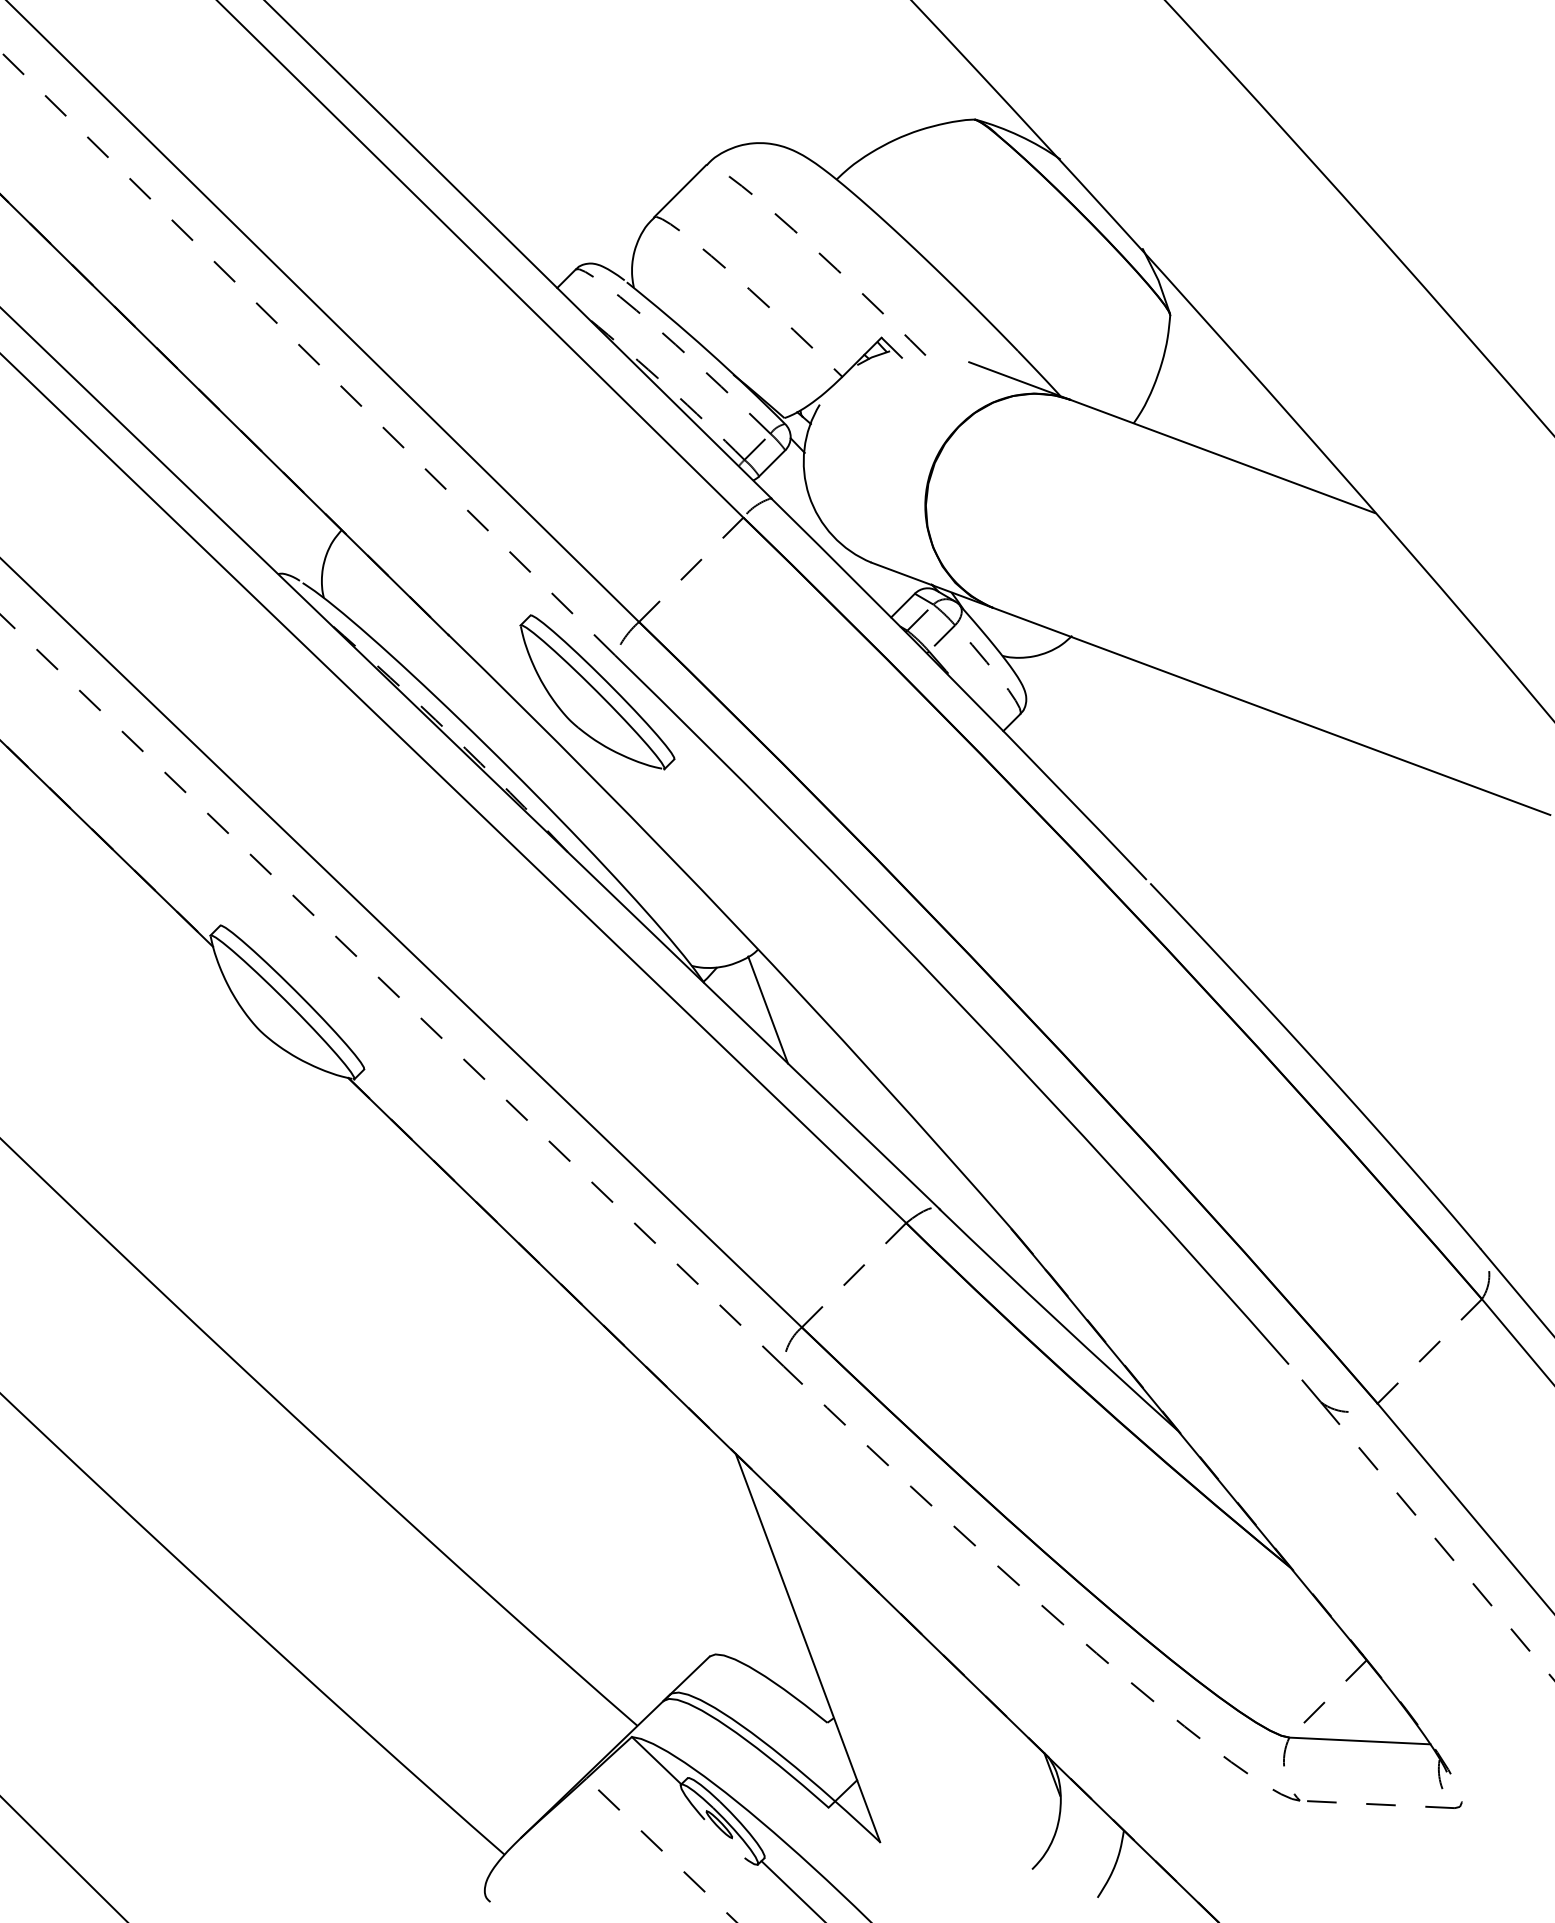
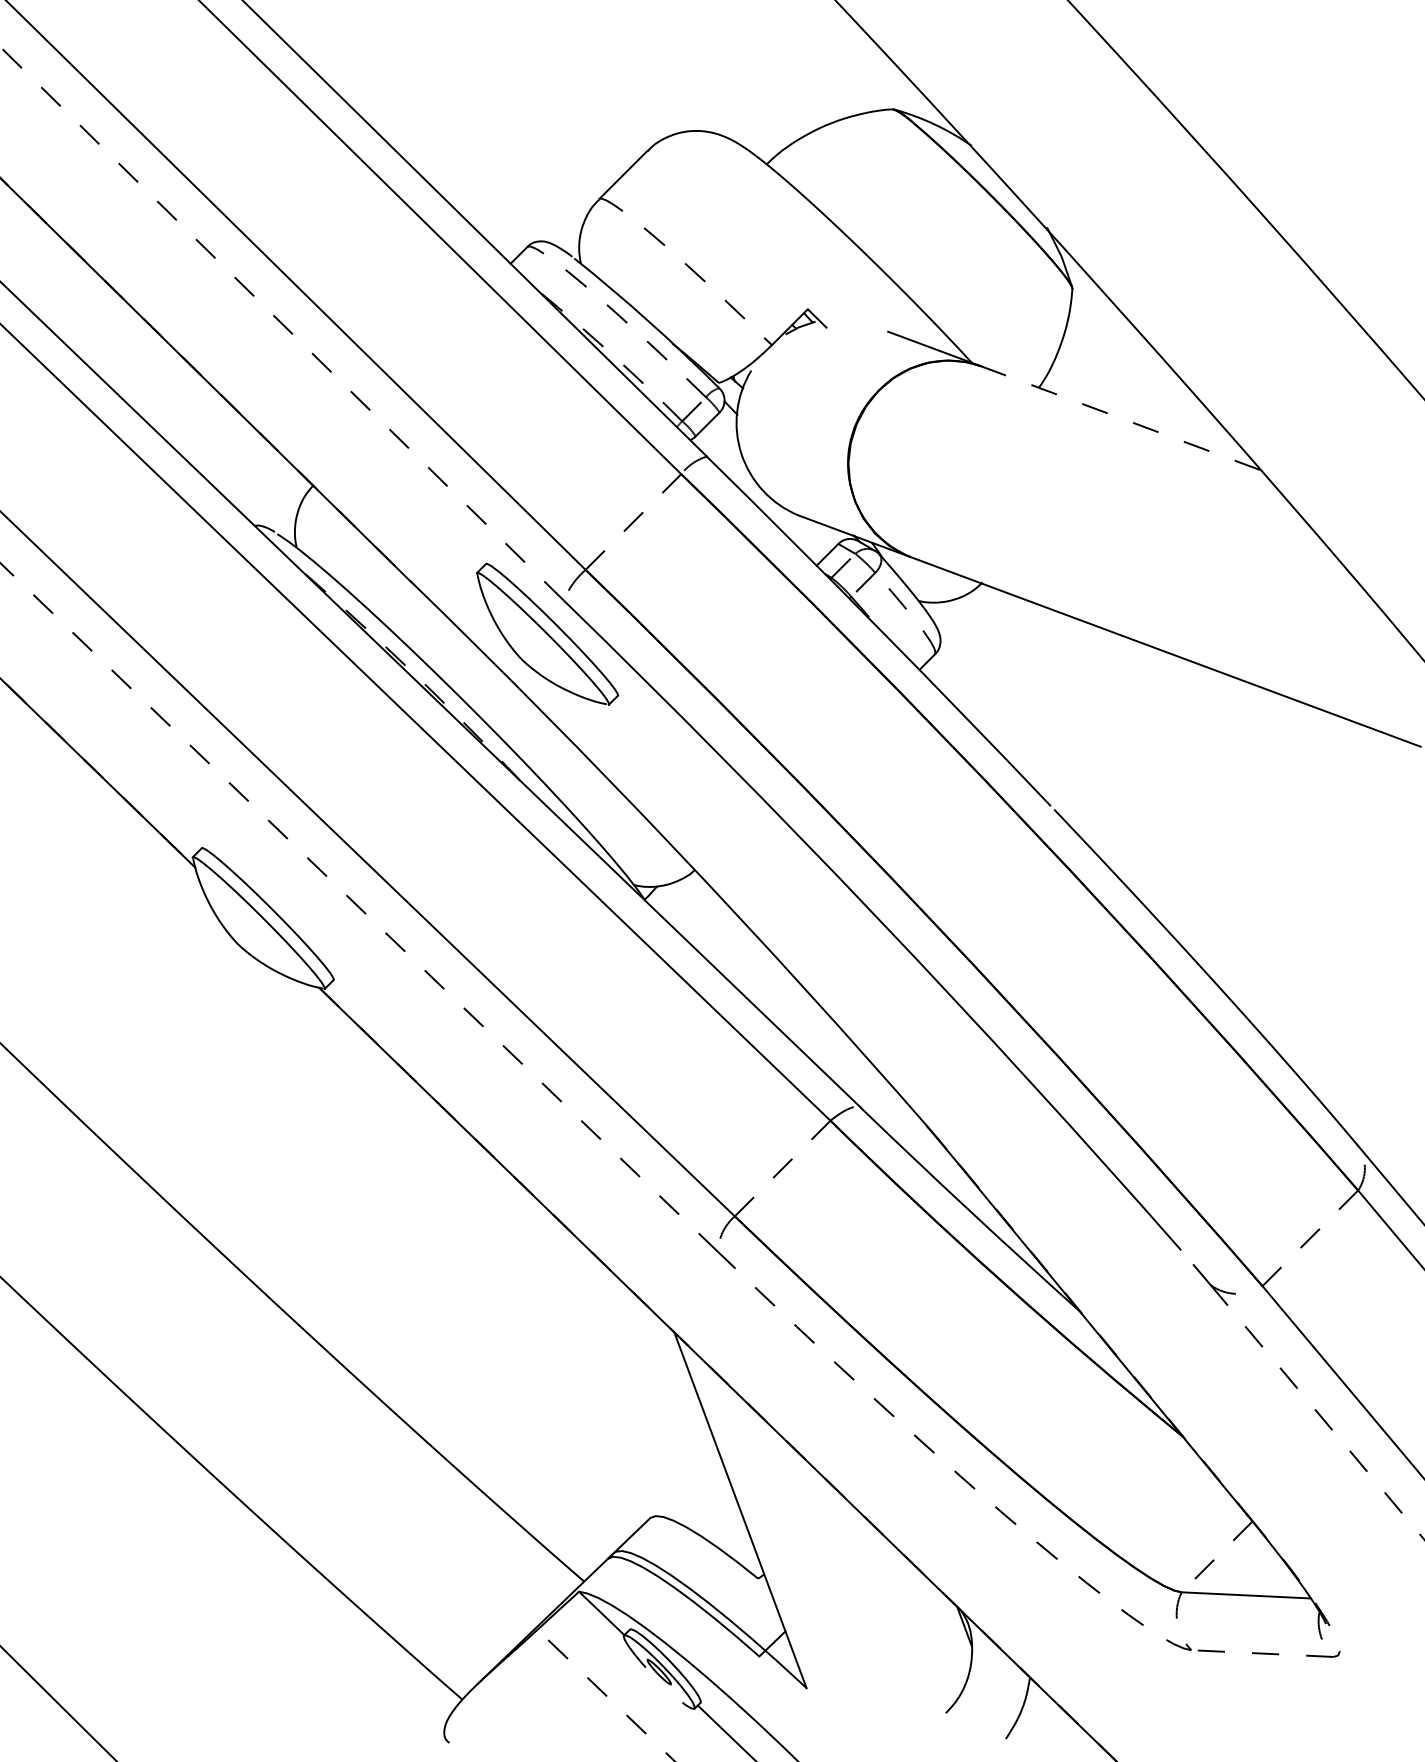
curve: (828, 263) -> (759, 241), removed
line: (1222, 456) -> (1120, 418), solid -> dashed
line: (767, 1009) -> (703, 924), removed

